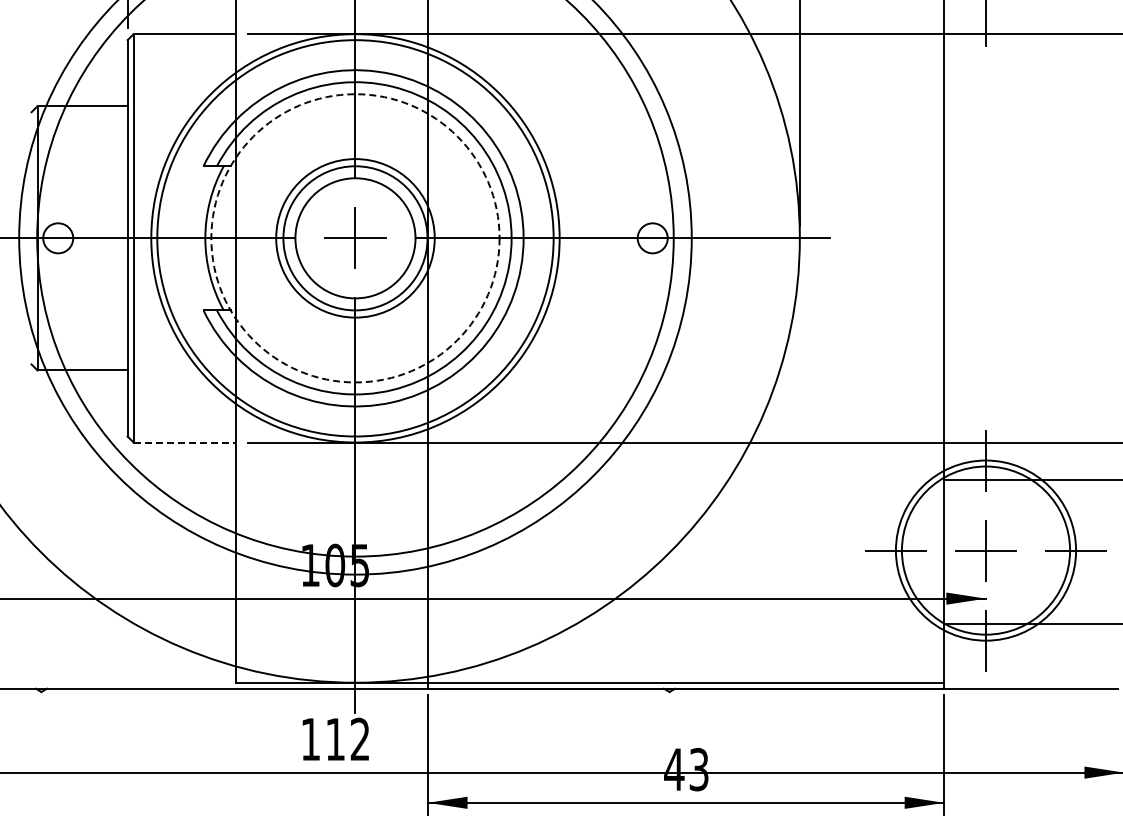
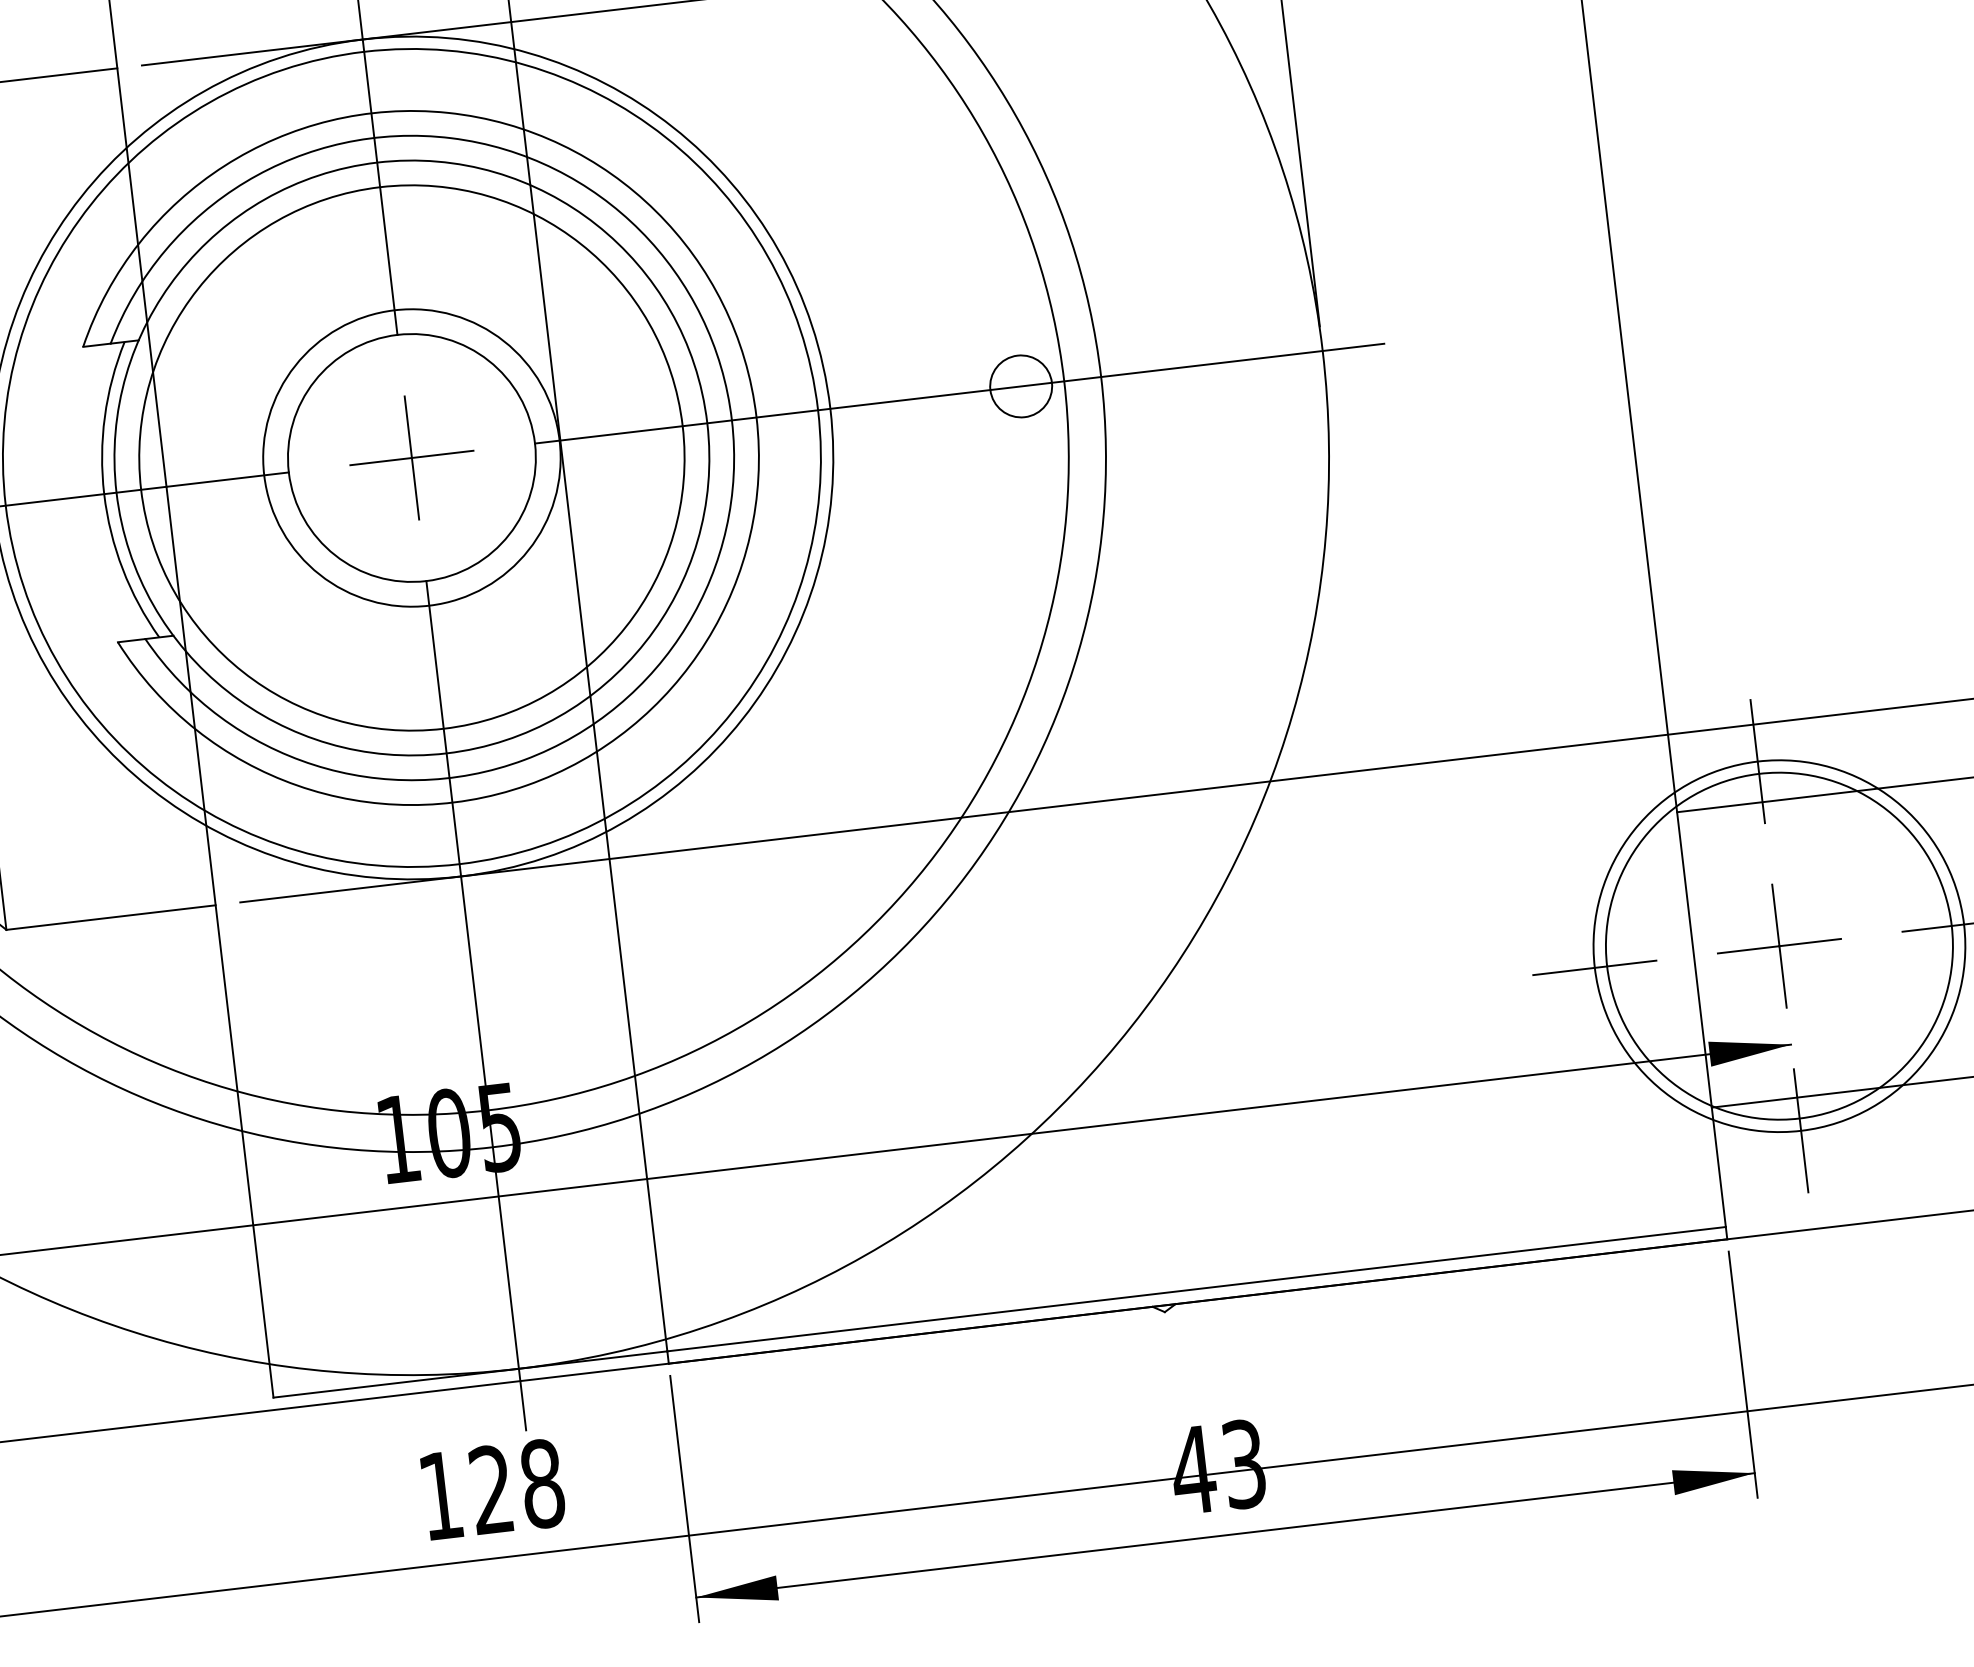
circle: (355, 238) -> (412, 458), dashed -> solid
circle: (355, 238) -> (412, 458), size x1.67
line: (185, 442) -> (112, 917), dashed -> solid
text: (348, 739) -> (518, 1486), 112 -> 128

